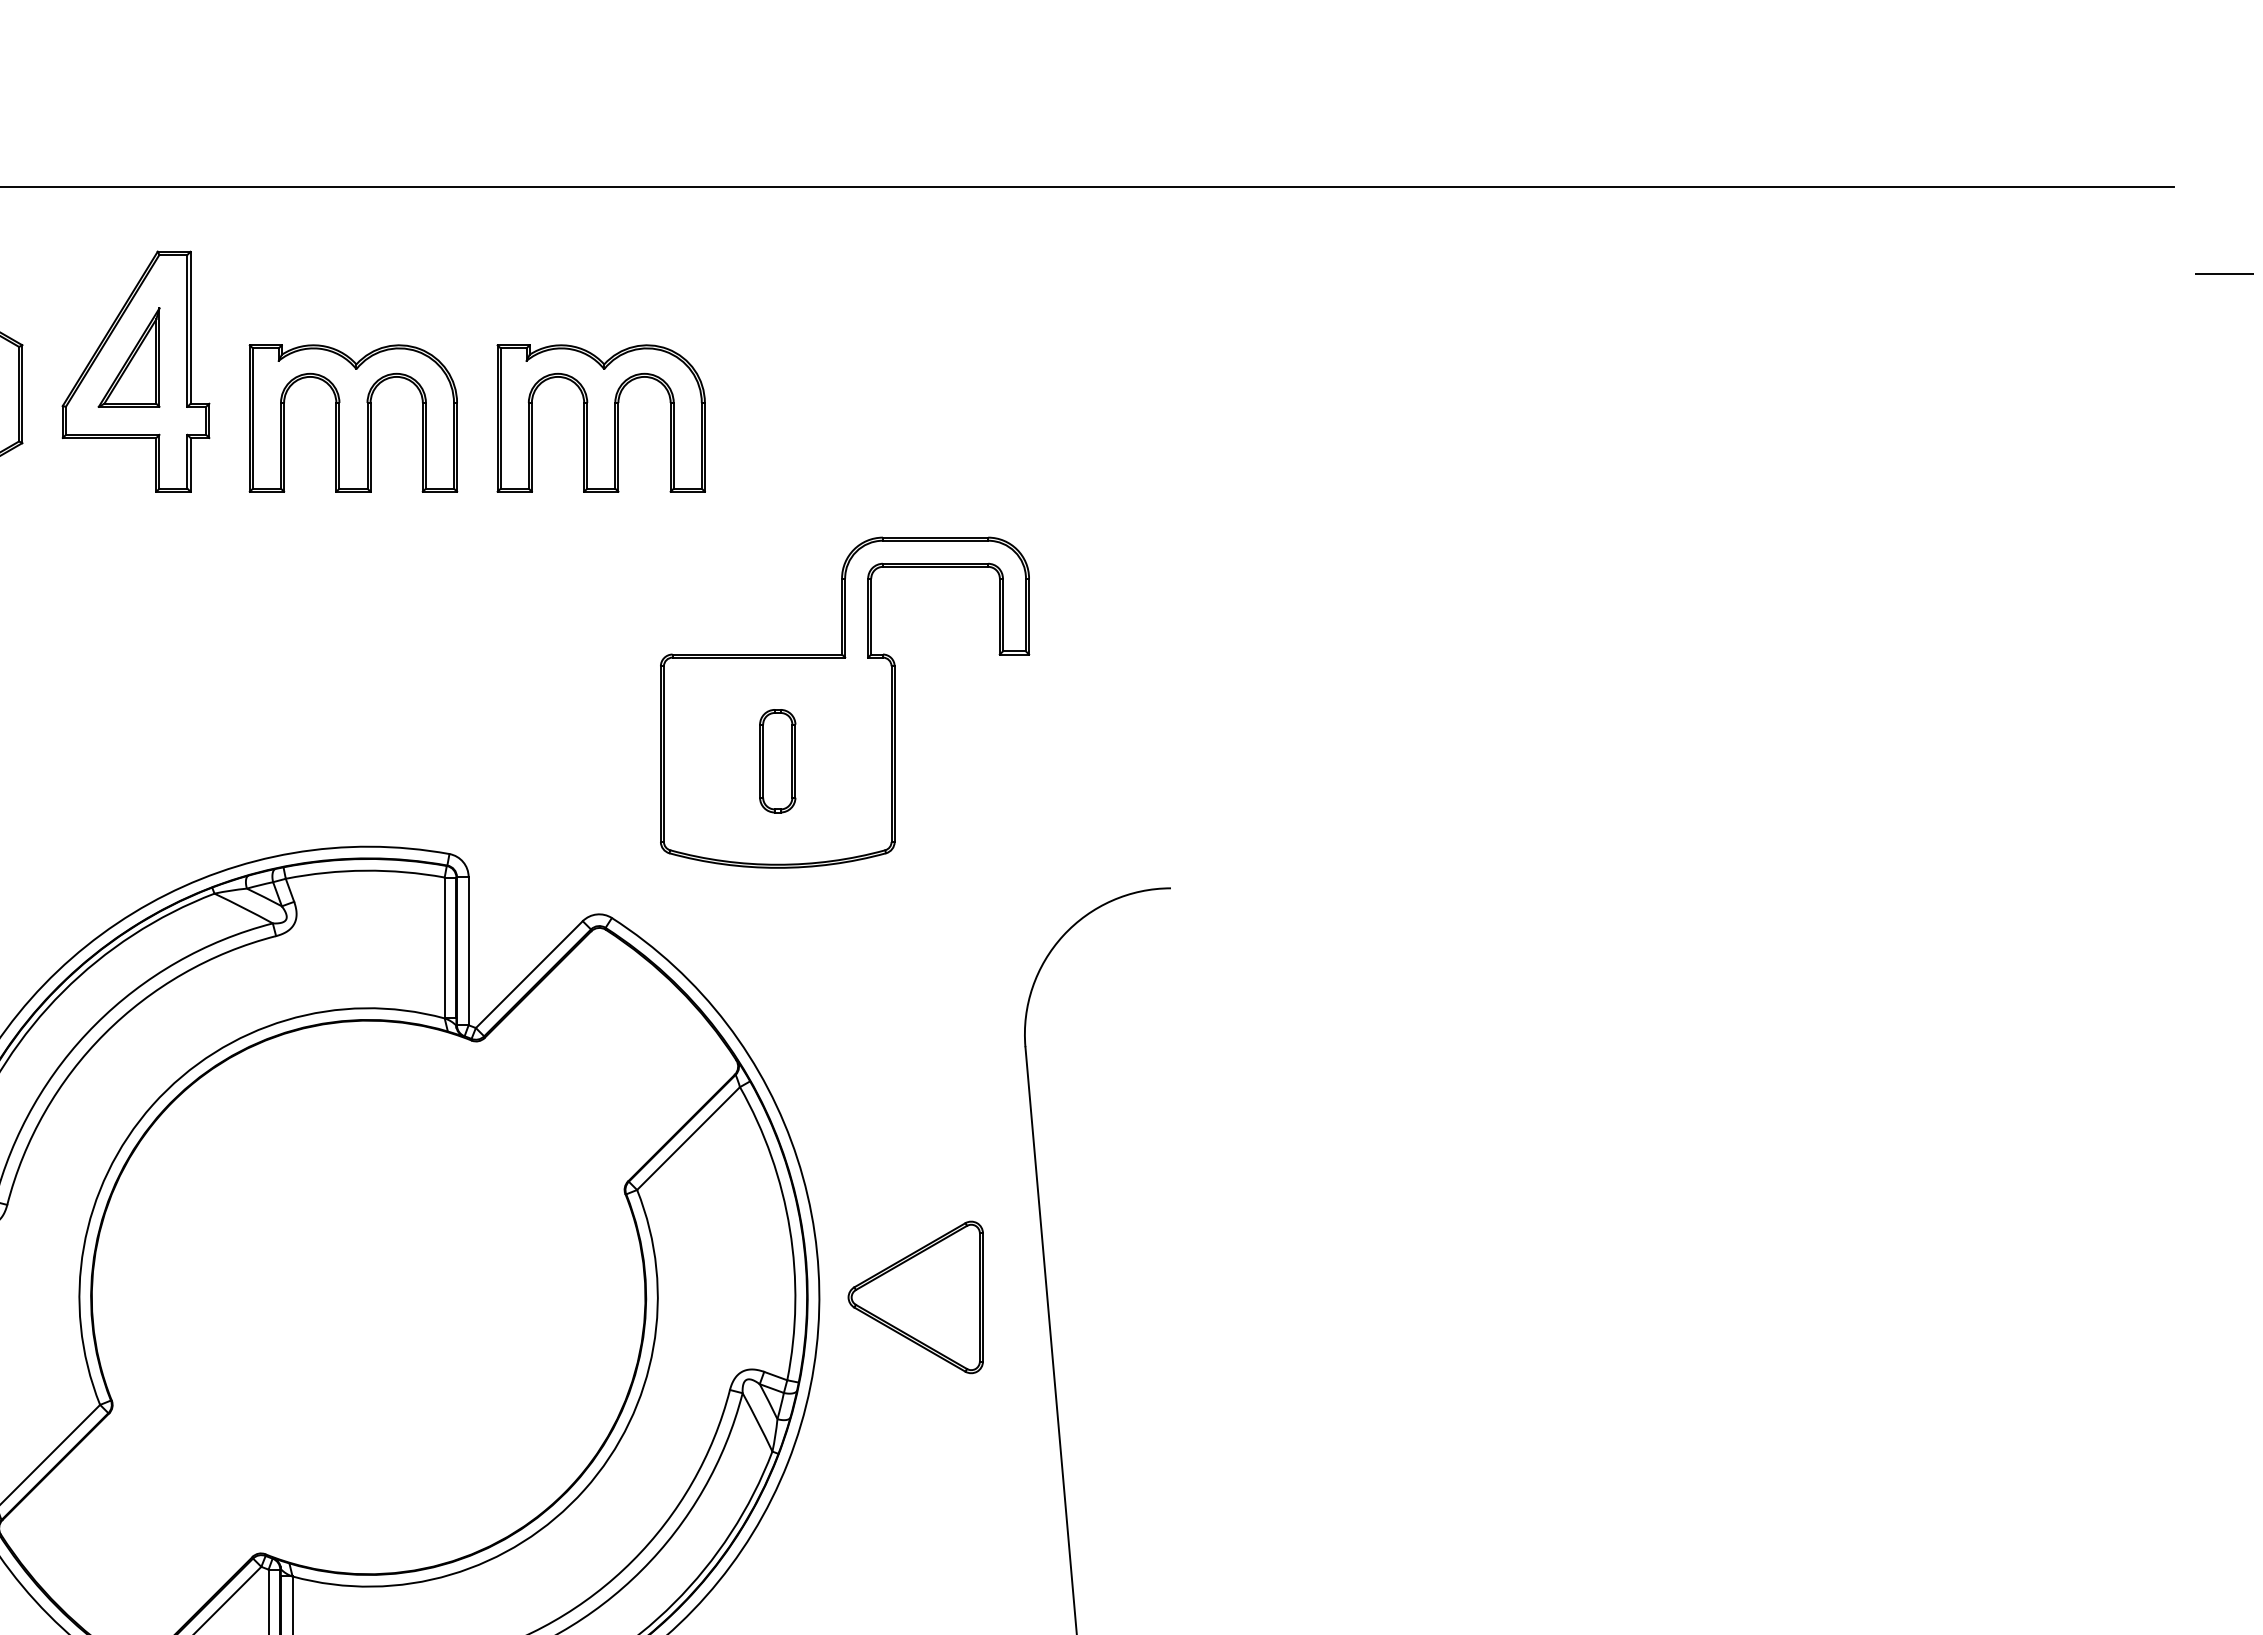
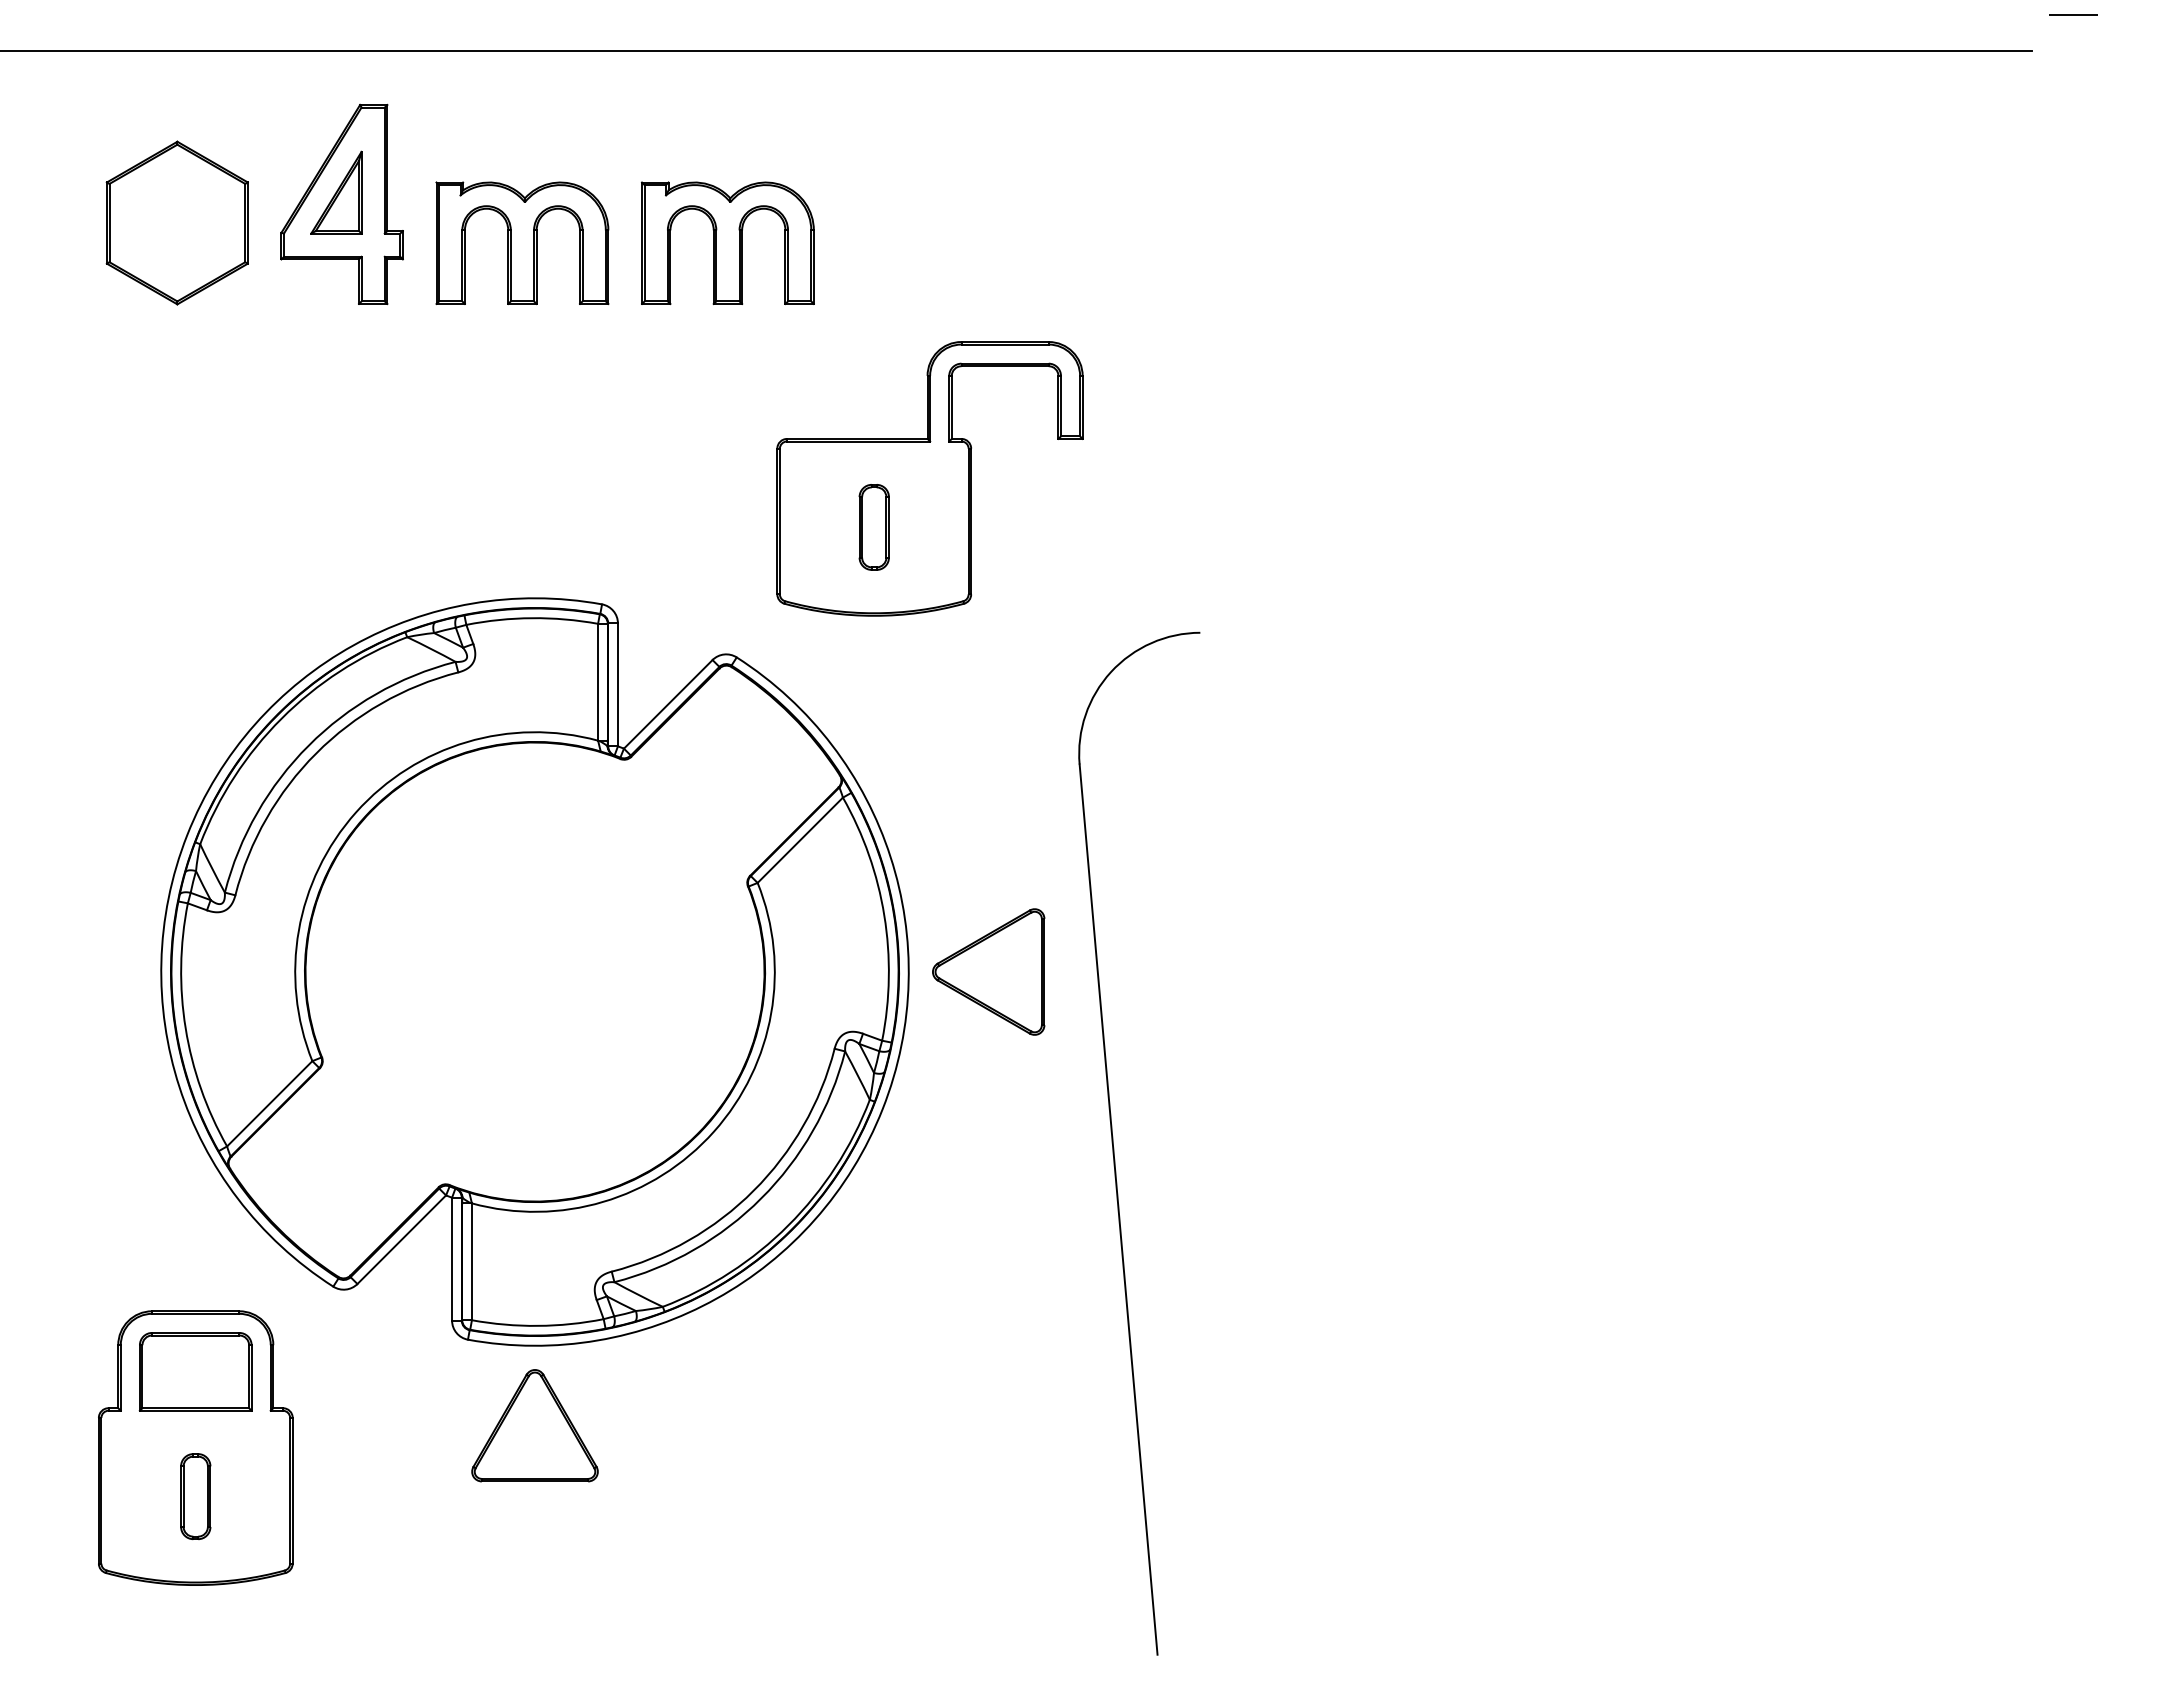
line: (2224, 272) -> (2073, 14), moved

